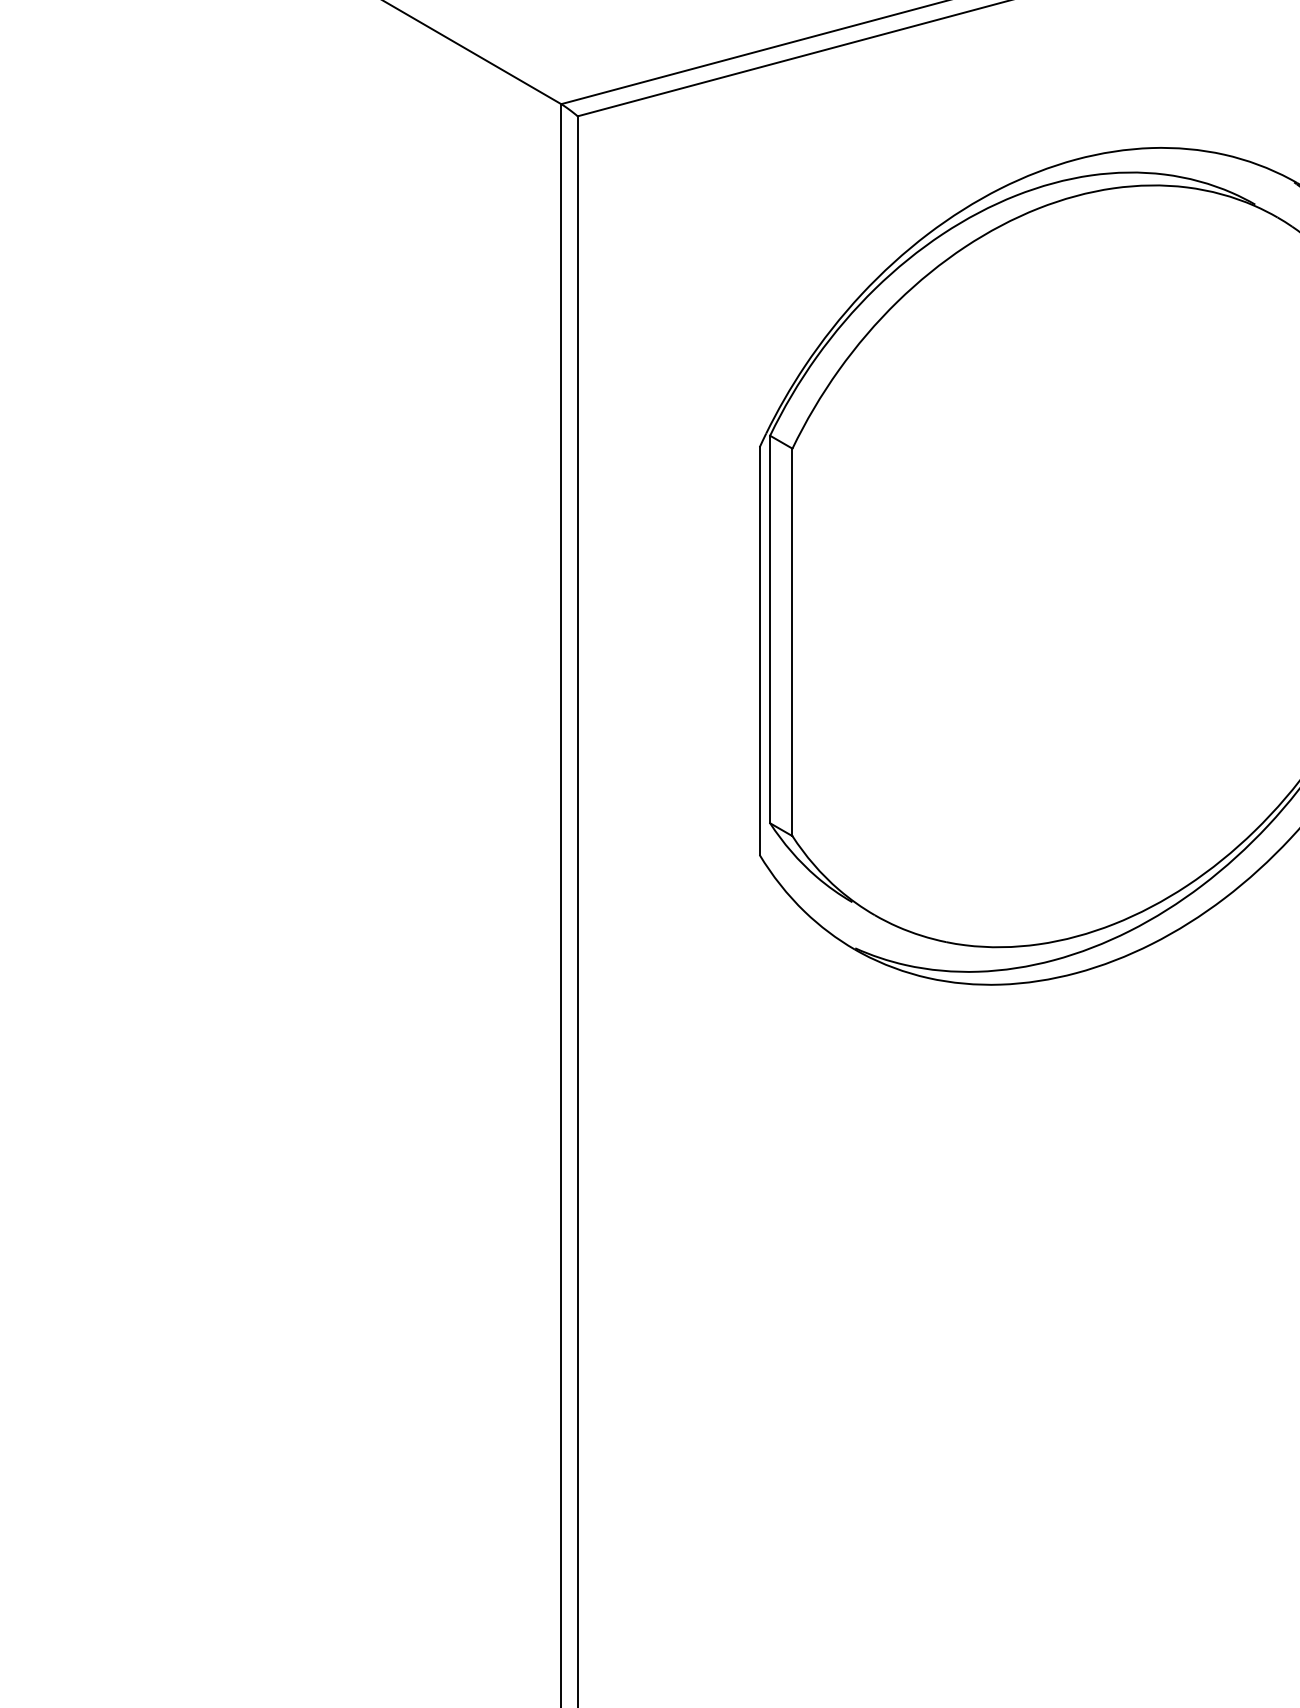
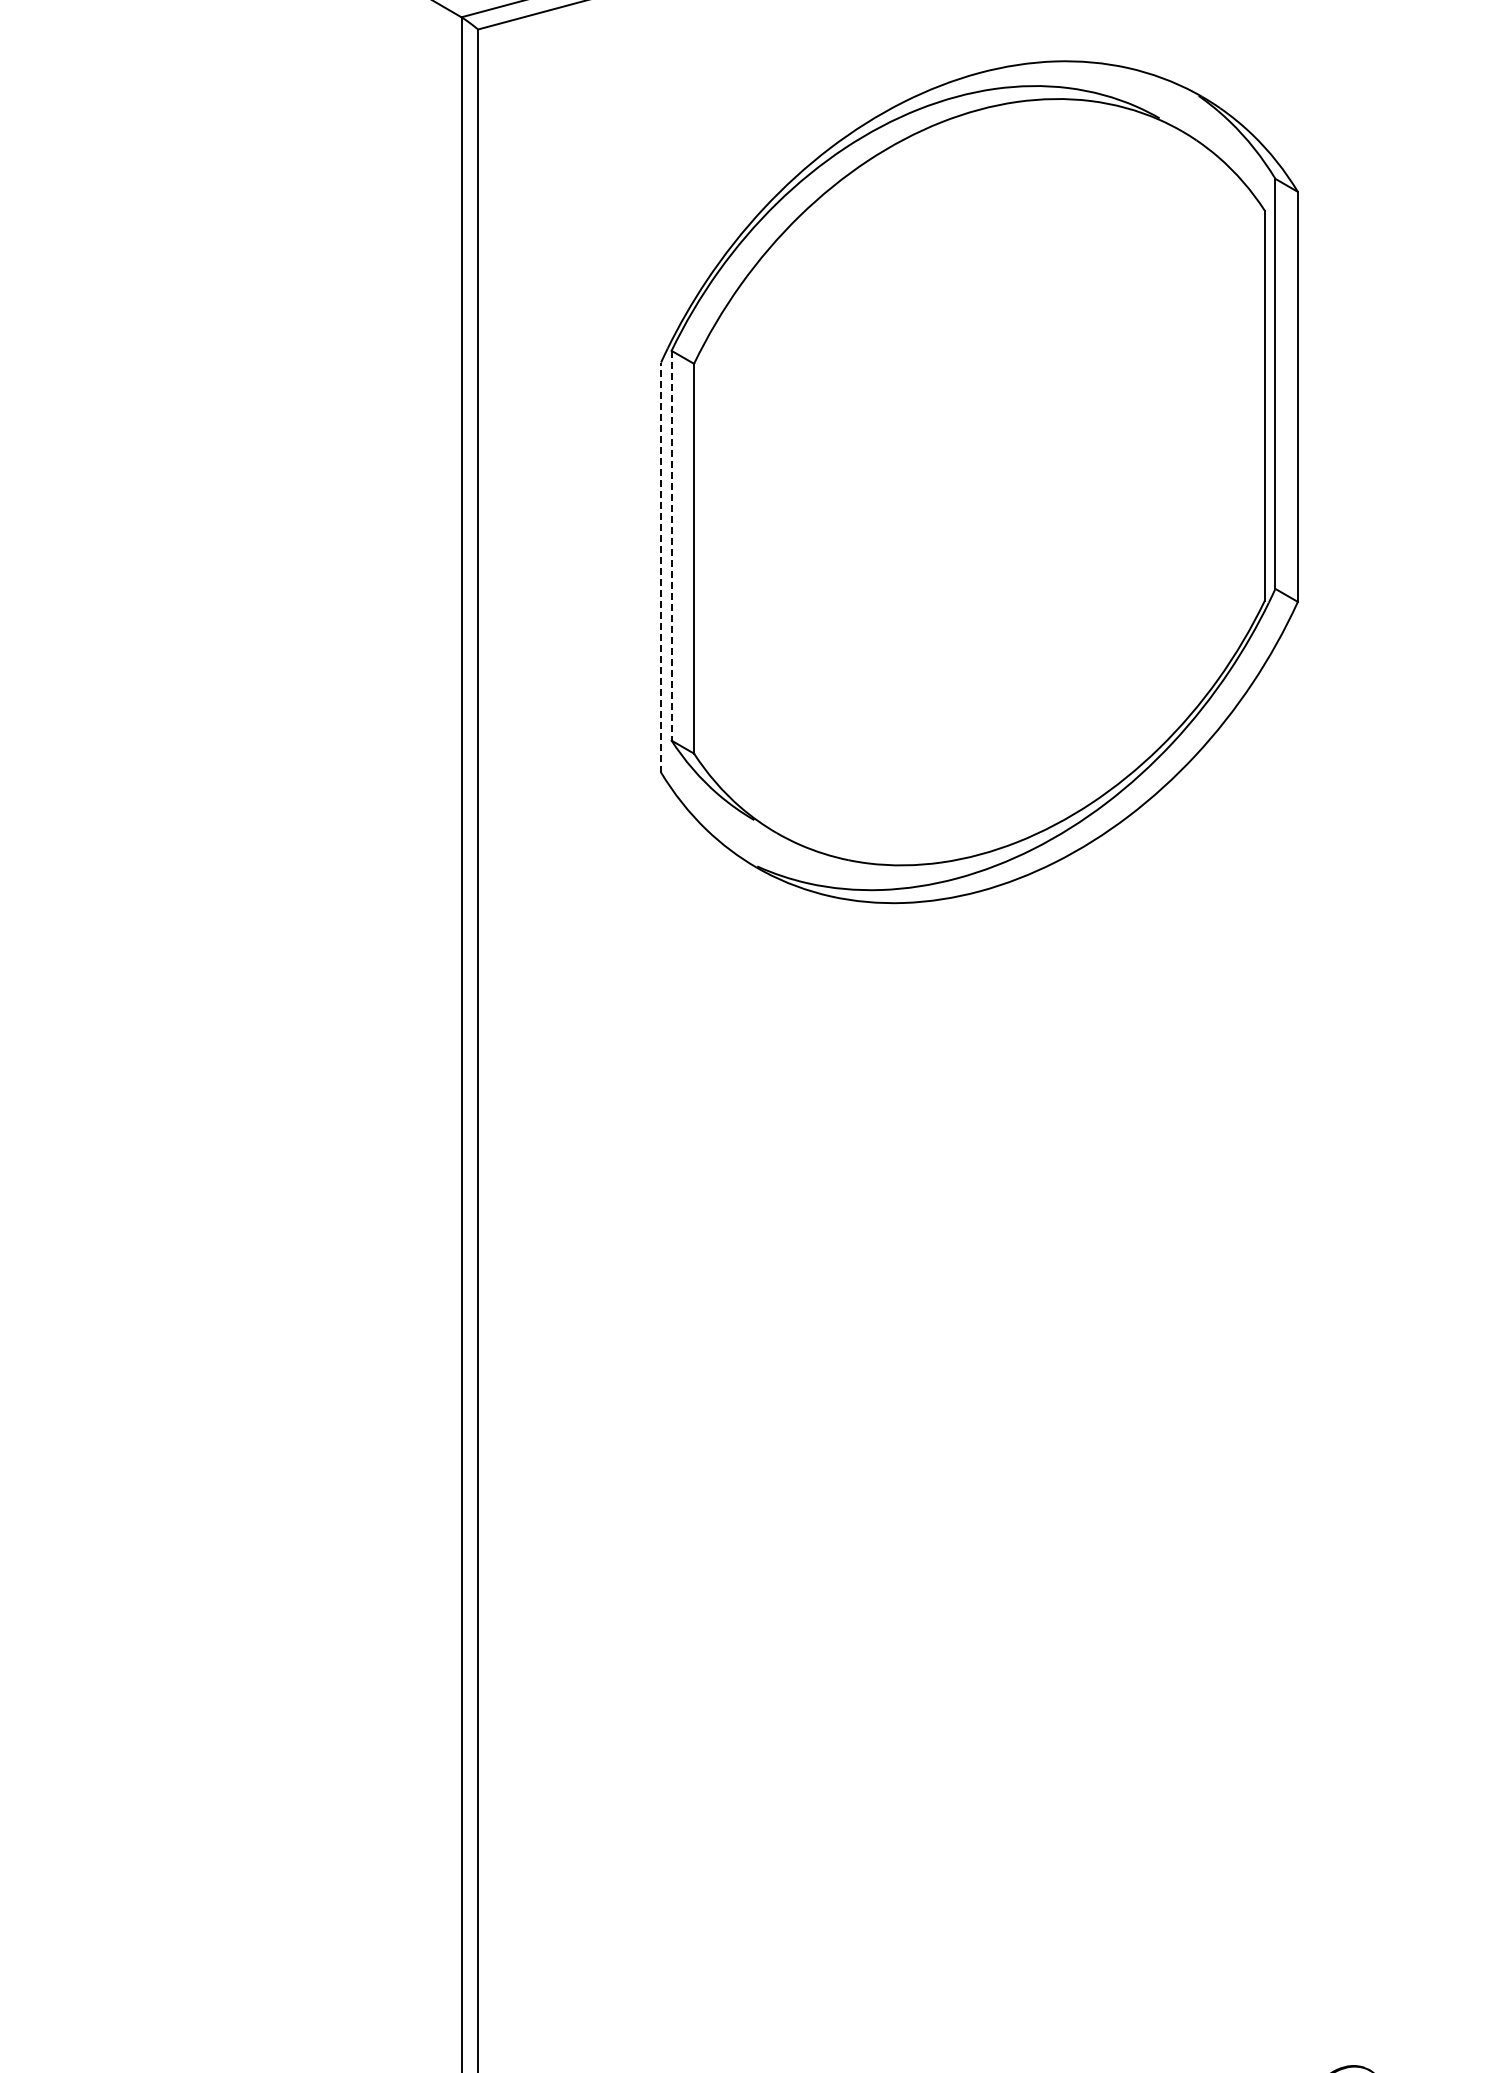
line: (770, 629) -> (671, 545), solid -> dashed
line: (760, 651) -> (661, 567), solid -> dashed

